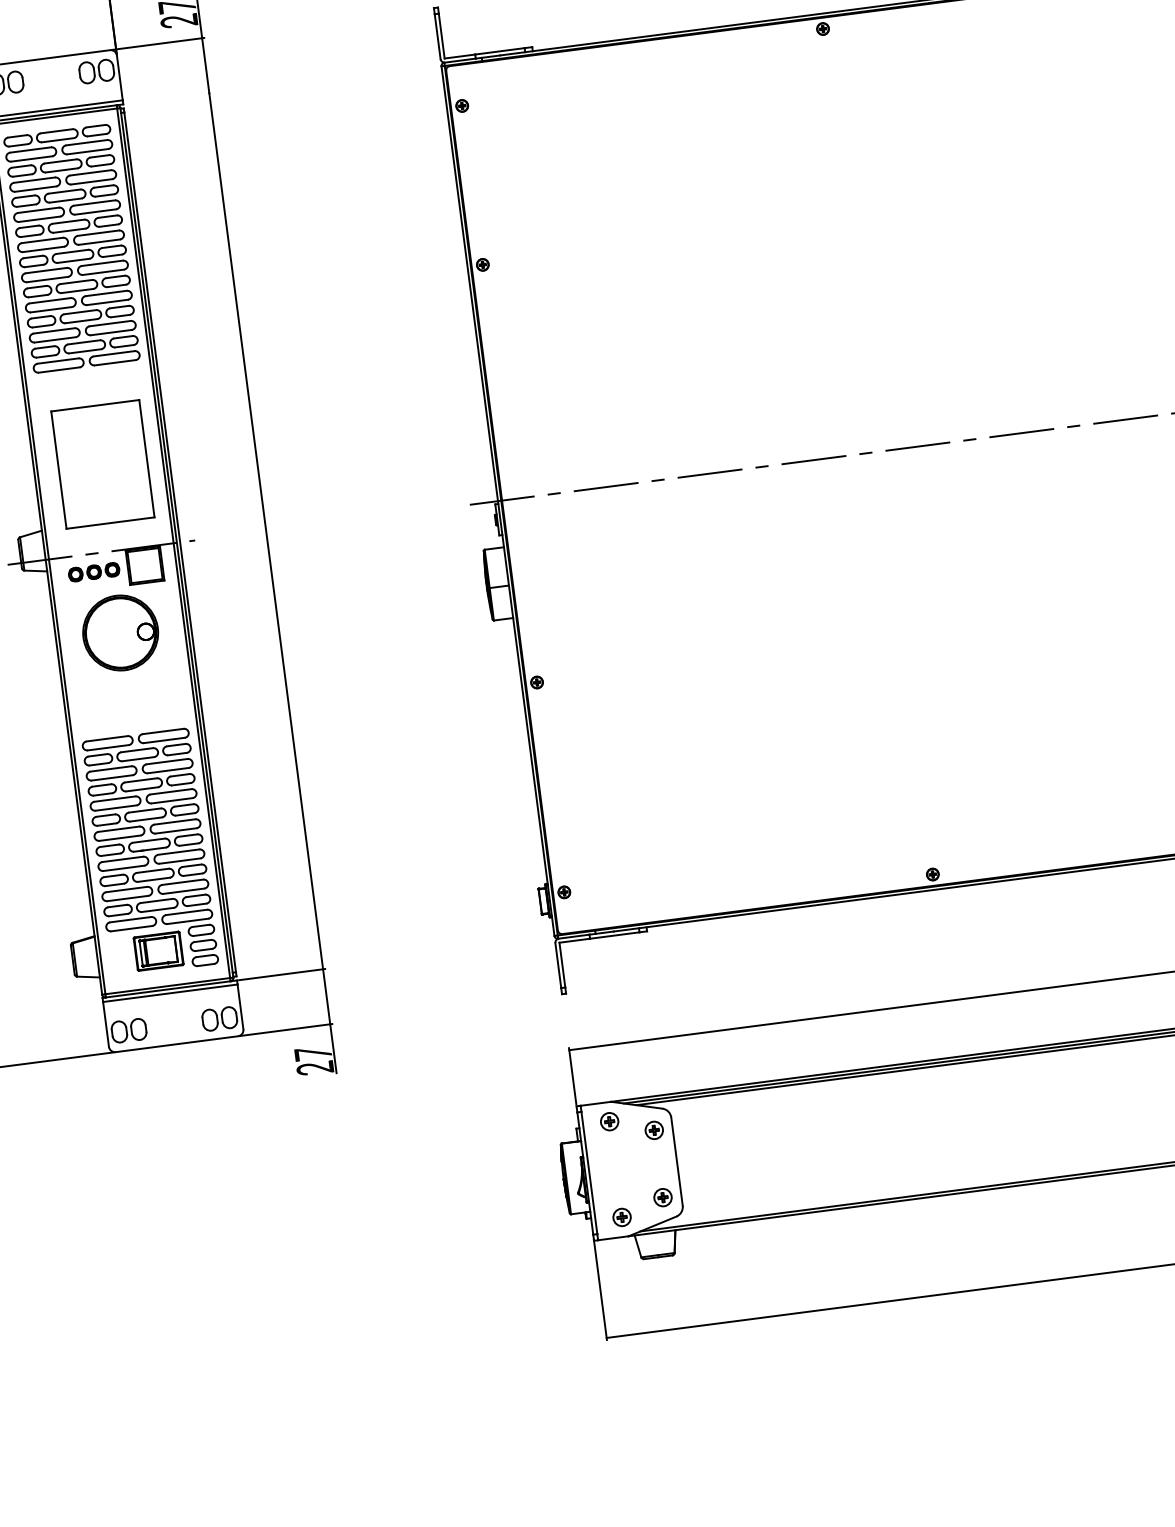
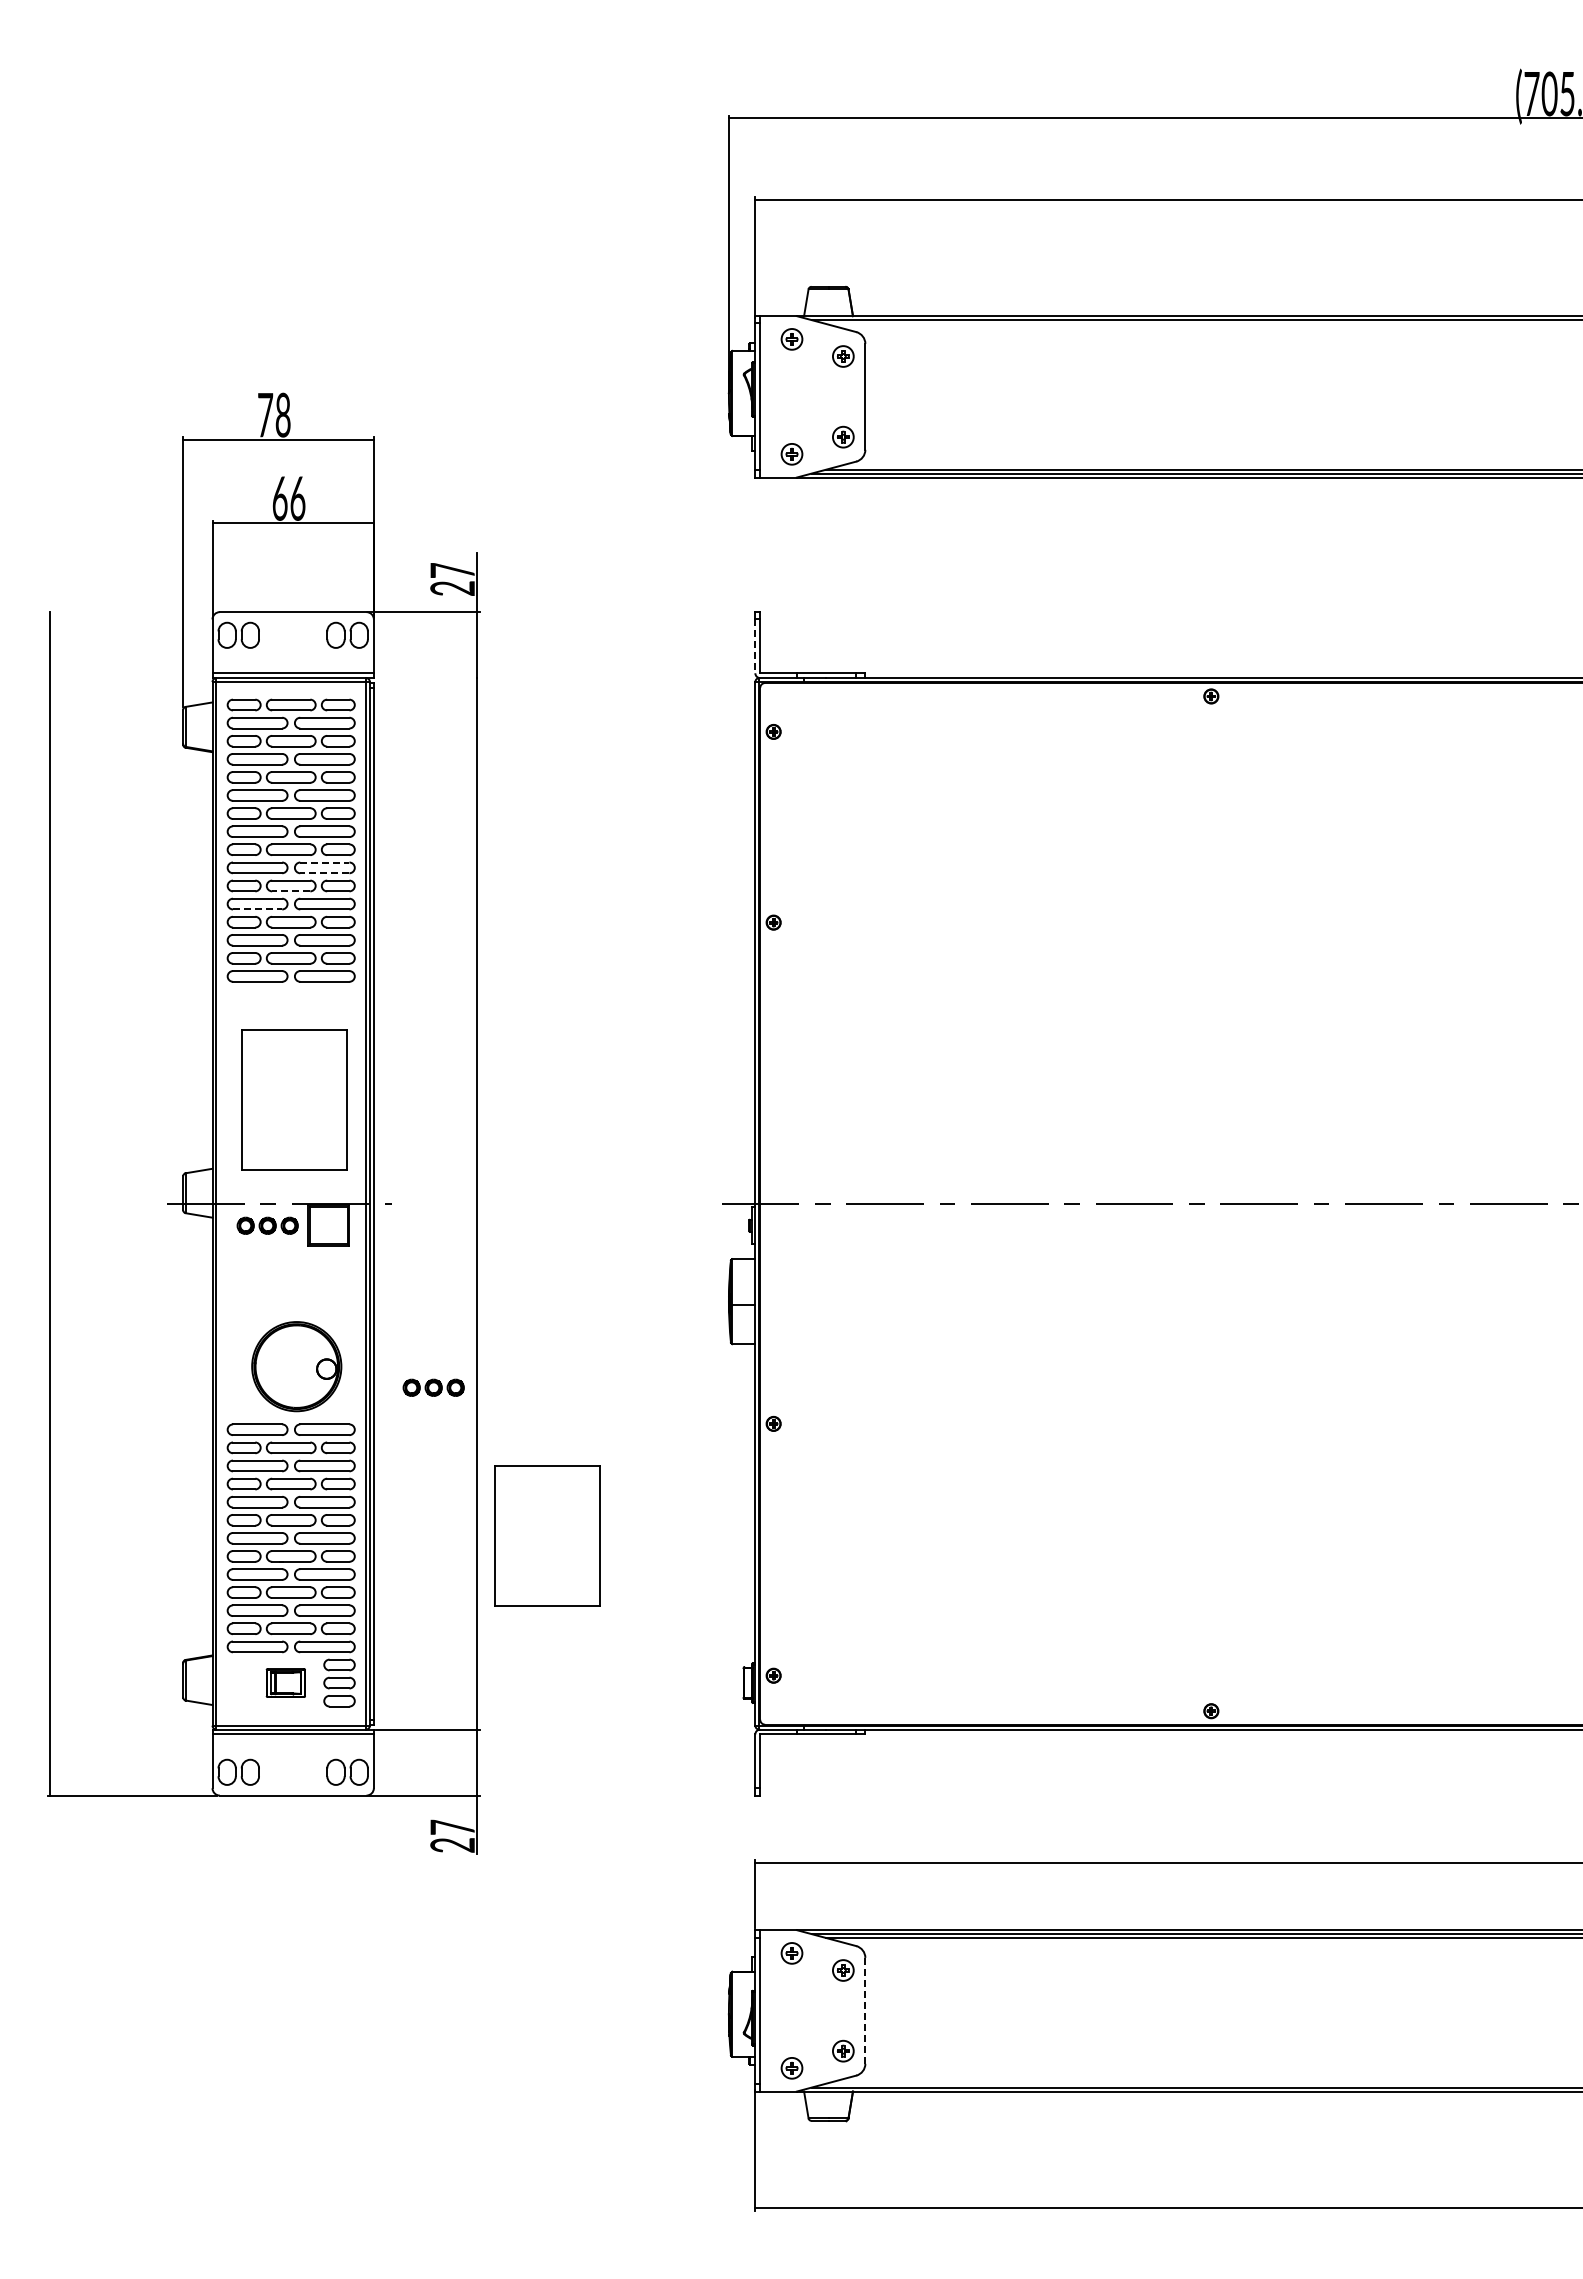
line: (437, 36) -> (755, 646), solid -> dashed
line: (102, 263) -> (324, 862), solid -> dashed
line: (103, 272) -> (324, 873), solid -> dashed
line: (76, 291) -> (290, 891), solid -> dashed
line: (51, 309) -> (257, 909), solid -> dashed
part: (120, 632) -> (296, 1366), moved
part: (249, 689) -> (433, 1387), added
part: (360, 799) -> (547, 1535), added
part: (158, 950) -> (285, 1682), size x0.7
line: (677, 1161) -> (865, 2010), solid -> dashed

